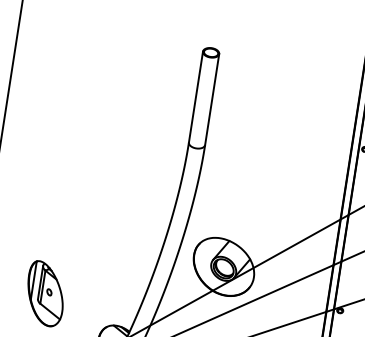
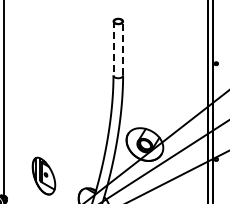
line: (195, 97) -> (113, 48), solid -> dashed
line: (212, 99) -> (123, 48), solid -> dashed

